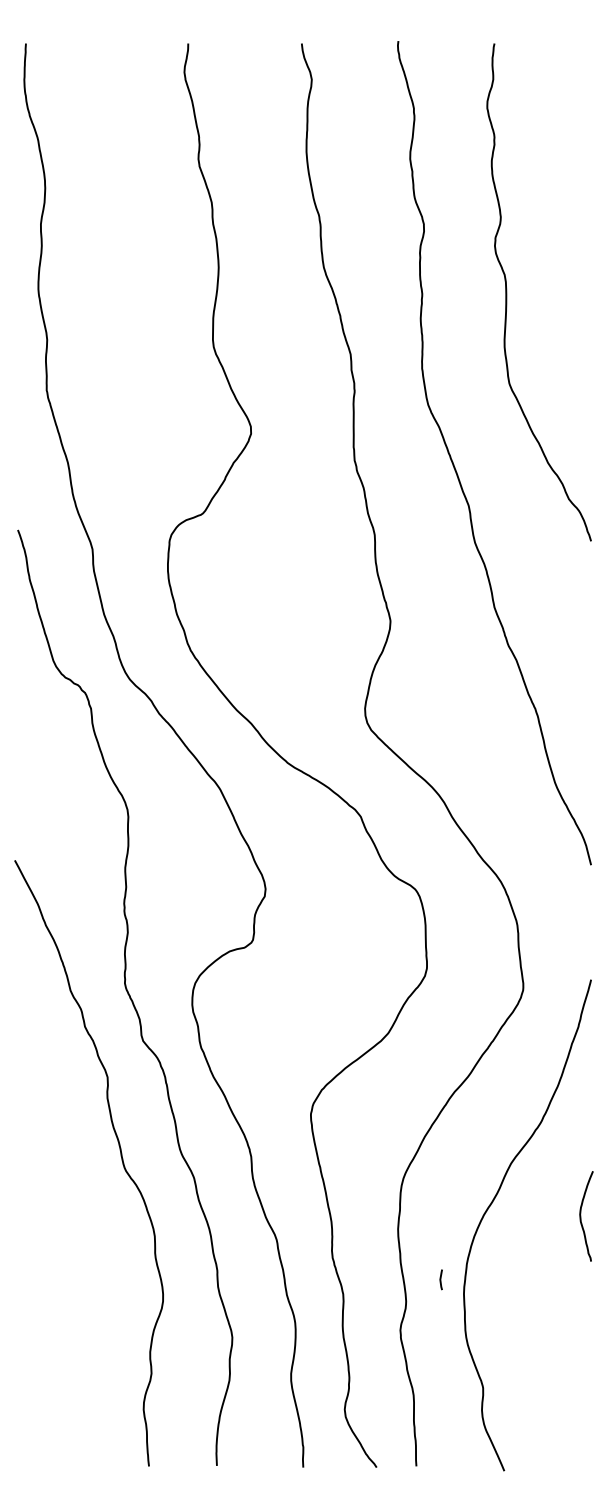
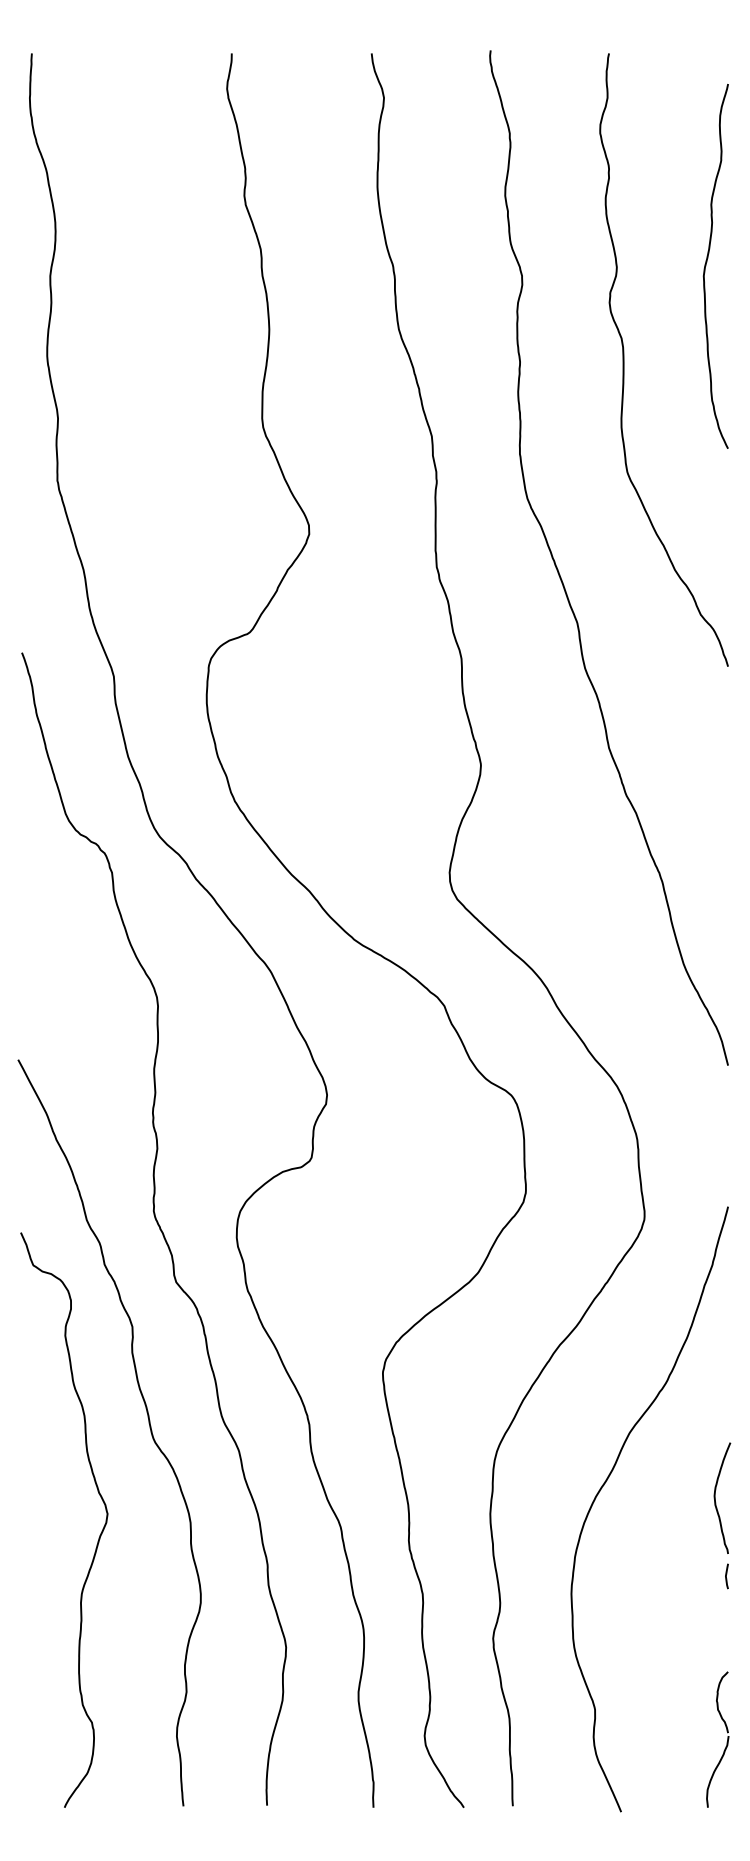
curve: (574, 213) -> (707, 262), added
curve: (80, 1246) -> (99, 1535), added
line: (440, 1279) -> (726, 1576), moved
part: (589, 1415) -> (726, 1743), added

